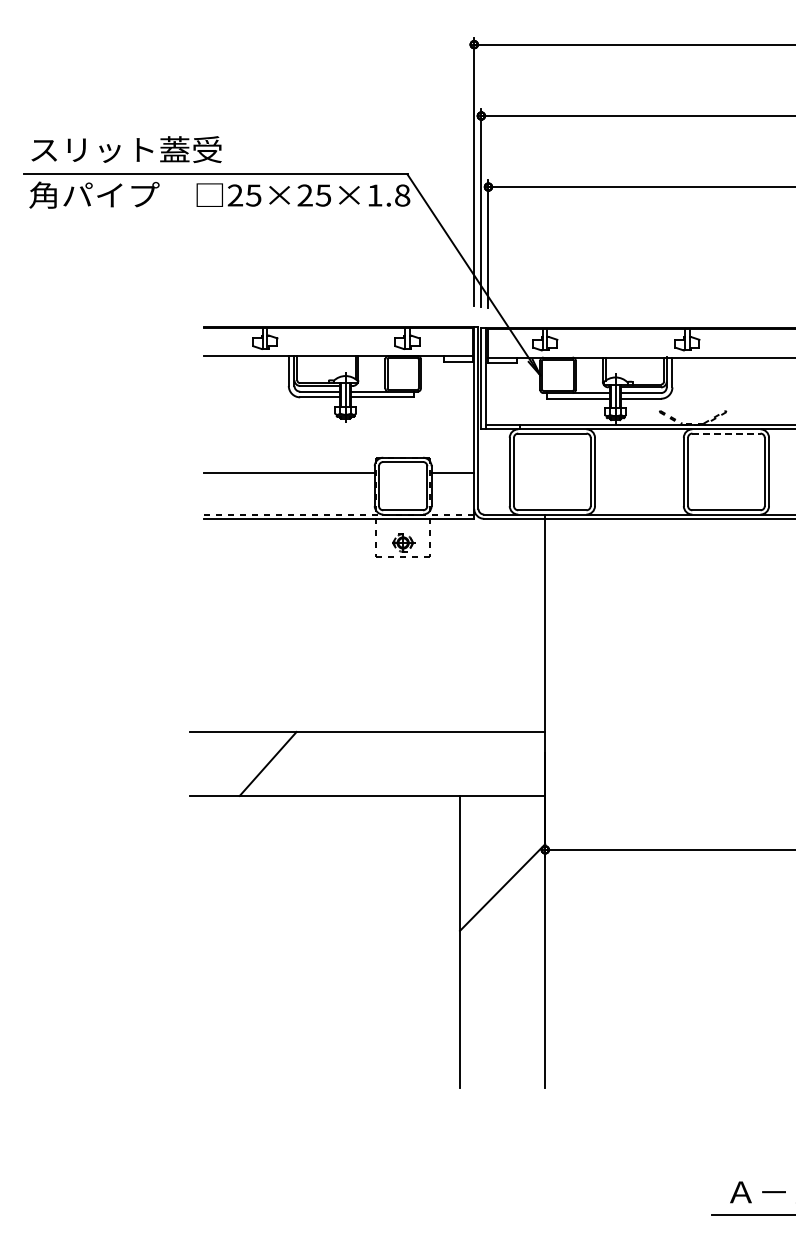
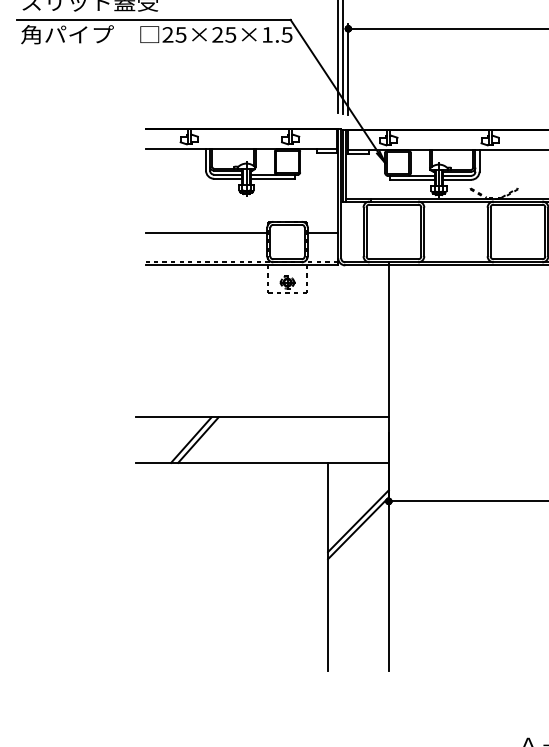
text: (402, 195) -> (287, 34), 25×25×1.8 -> 25×25×1.5
line: (726, 433) -> (518, 204), dashed -> solid
line: (277, 763) -> (197, 439), added
line: (502, 877) -> (358, 521), added

